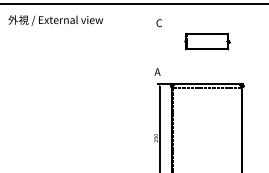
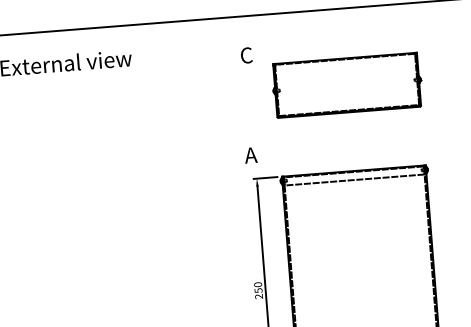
part: (207, 41) -> (347, 85), size x1.67

